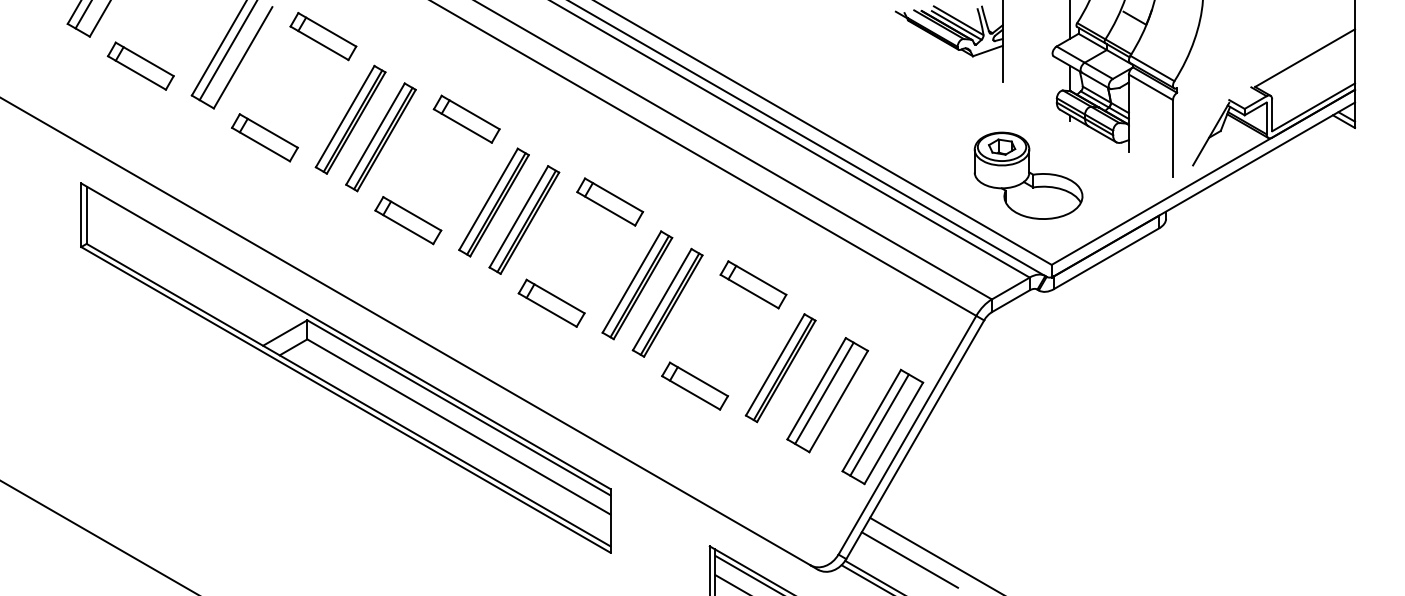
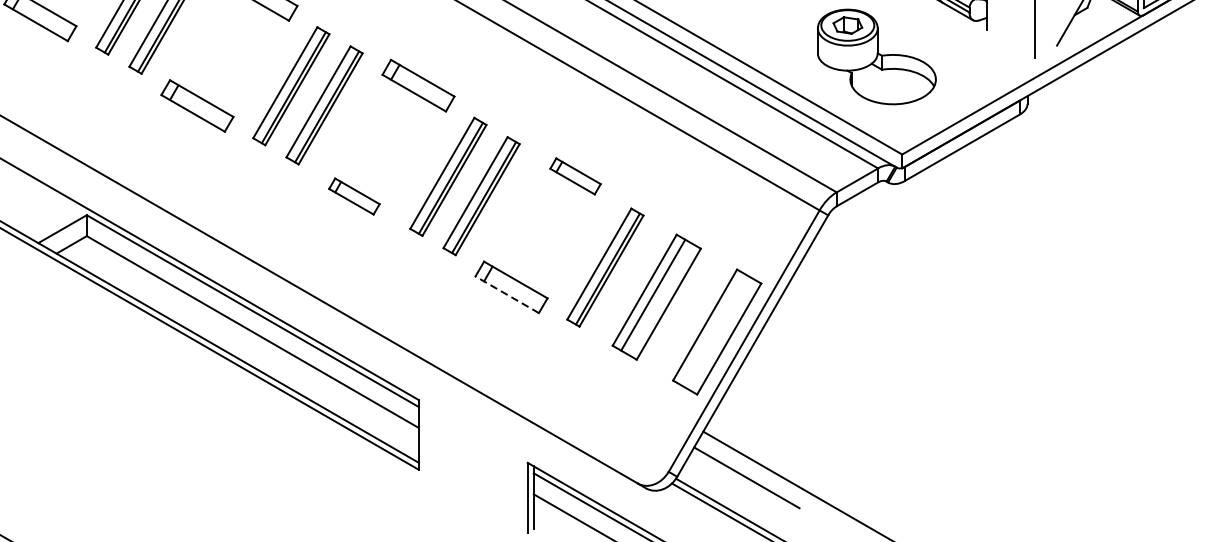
part: (753, 284) -> (575, 176), size x0.7
part: (551, 302) -> (354, 195), size x0.7
line: (690, 392) -> (506, 294), solid -> dashed
line: (879, 424) -> (713, 329), removed

